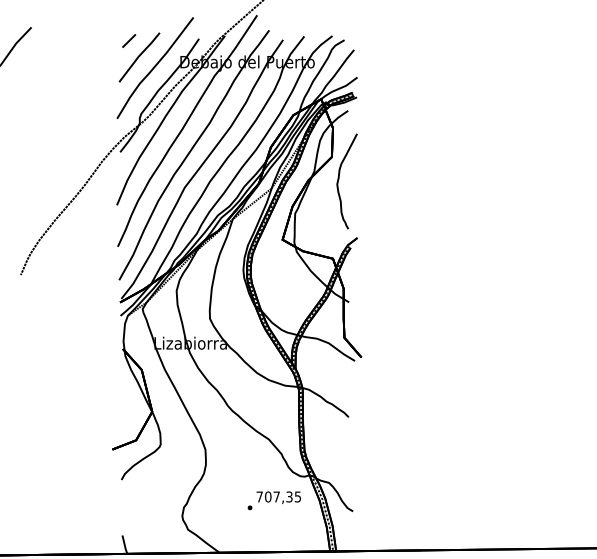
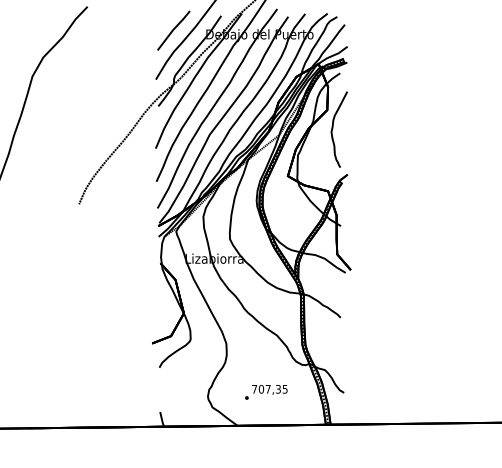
line: (129, 40) -> (165, 17), removed
text: (274, 500) -> (266, 392), moved

